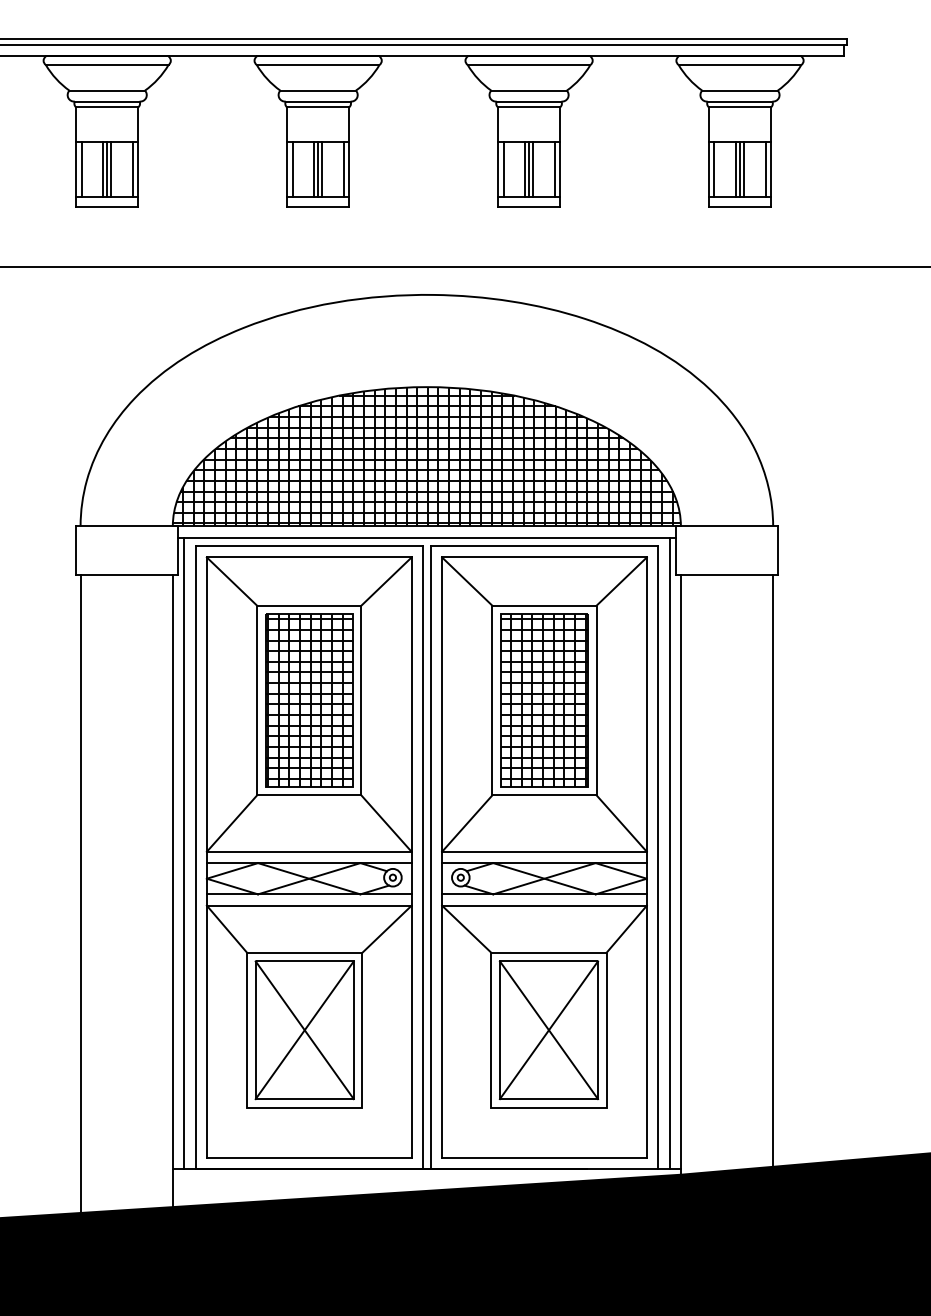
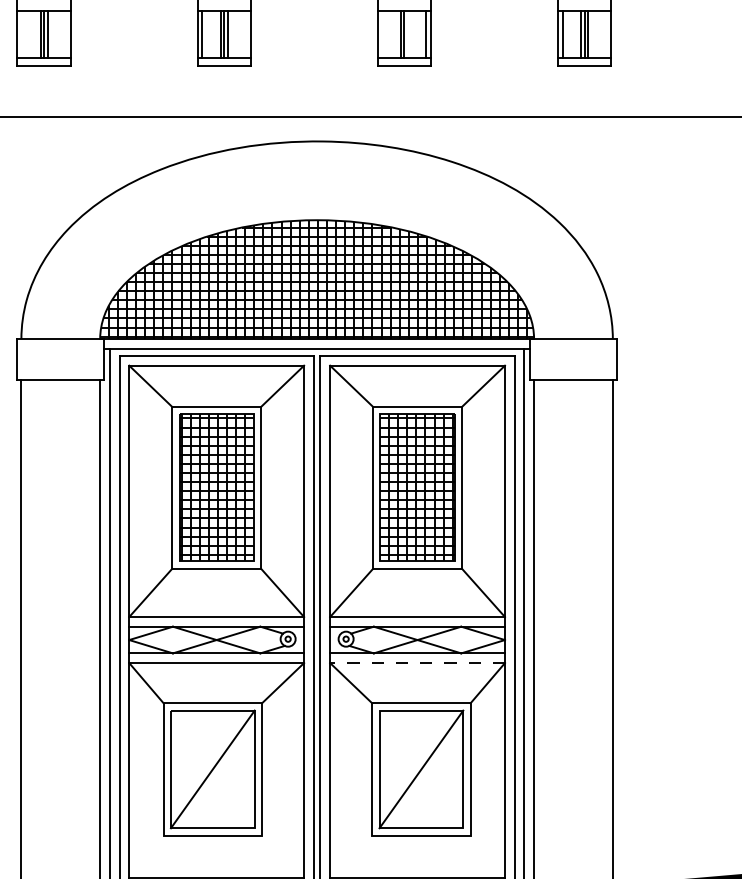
line: (81, 169) -> (22, 34), removed
line: (132, 169) -> (65, 34), removed
line: (343, 169) -> (245, 34), removed
line: (503, 169) -> (382, 34), removed
line: (533, 169) -> (408, 34), removed
line: (765, 169) -> (606, 34), removed
line: (543, 905) -> (416, 662), solid -> dashed
line: (304, 1030) -> (212, 769), removed
line: (548, 1030) -> (421, 769), removed

